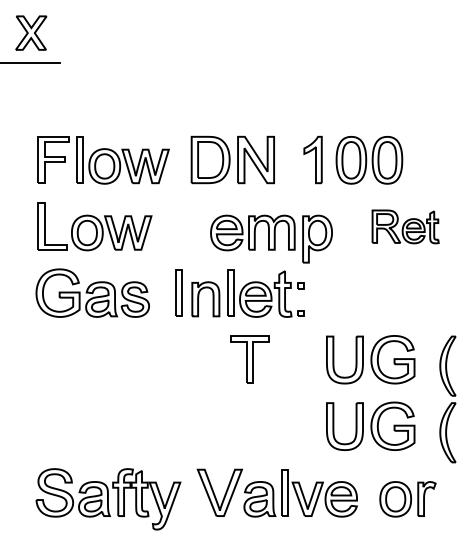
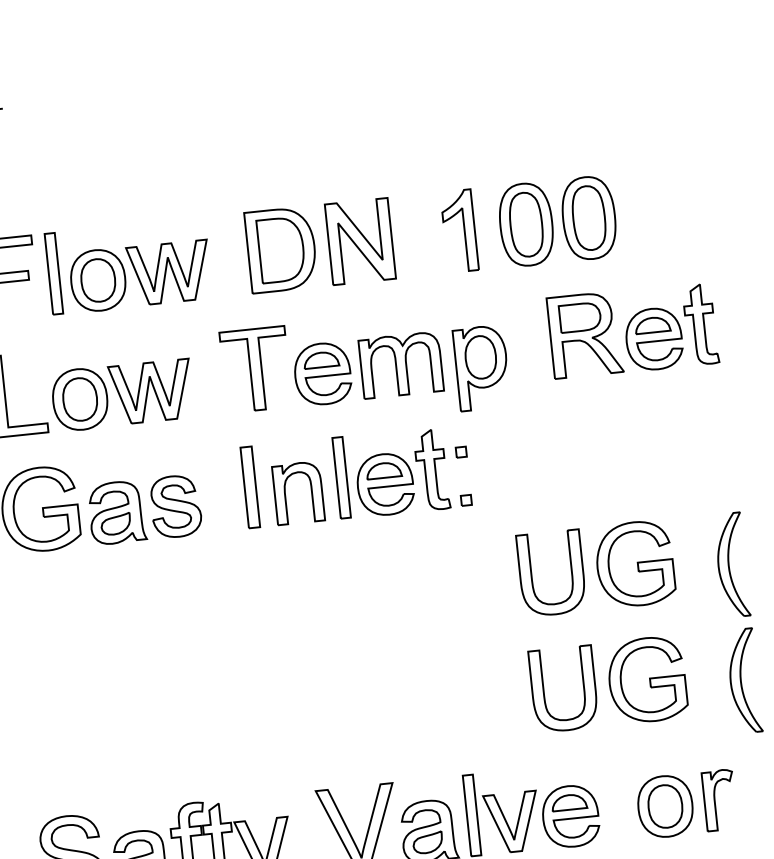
part: (405, 226) -> (632, 329), size x1.43
part: (249, 359) -> (254, 369), moved

